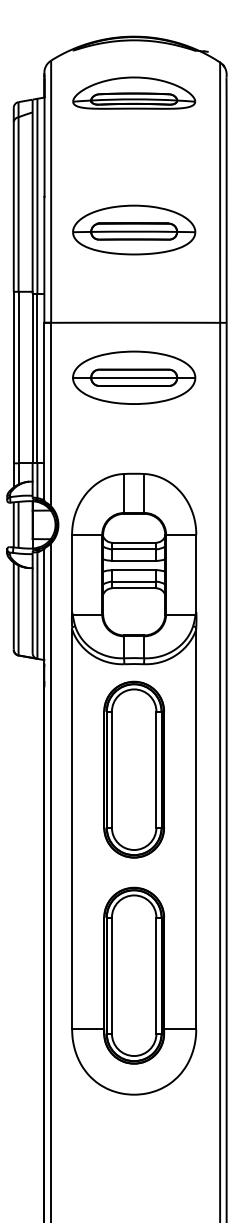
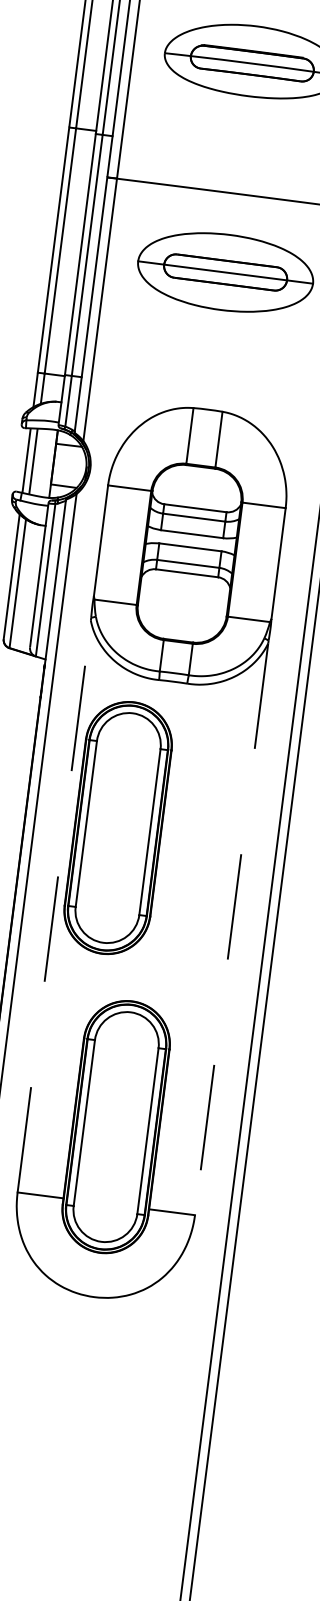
part: (133, 769) -> (117, 827), moved
line: (72, 829) -> (54, 906), solid -> dashed
line: (196, 829) -> (231, 929), solid -> dashed

